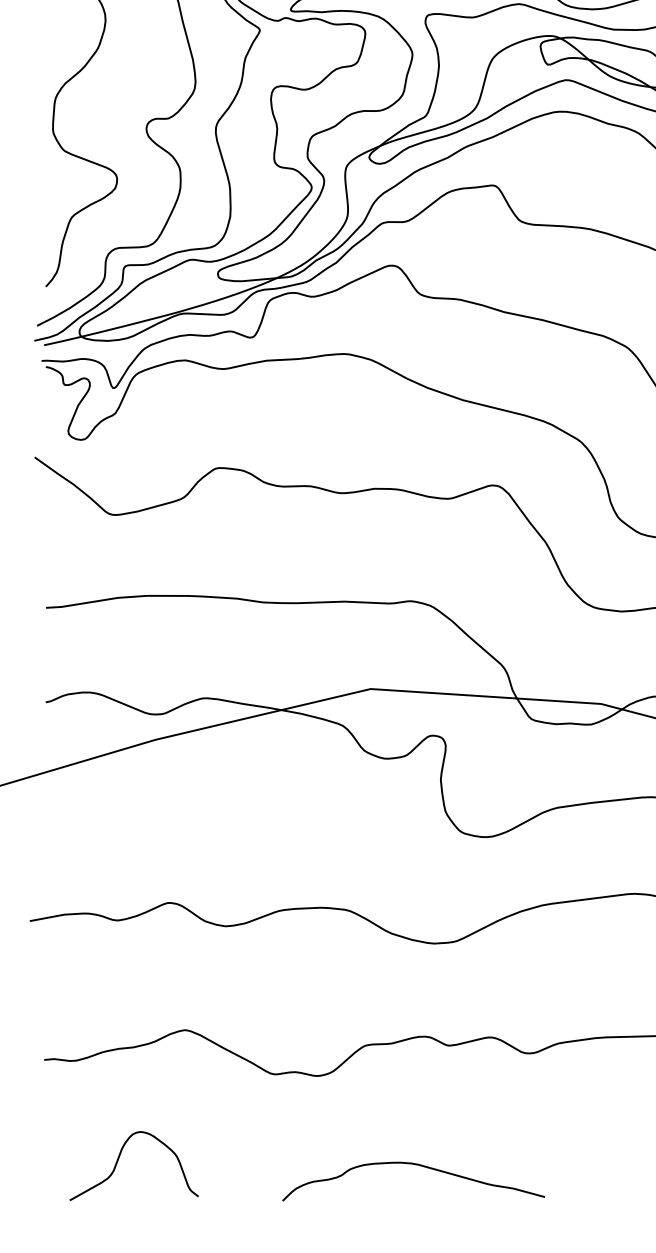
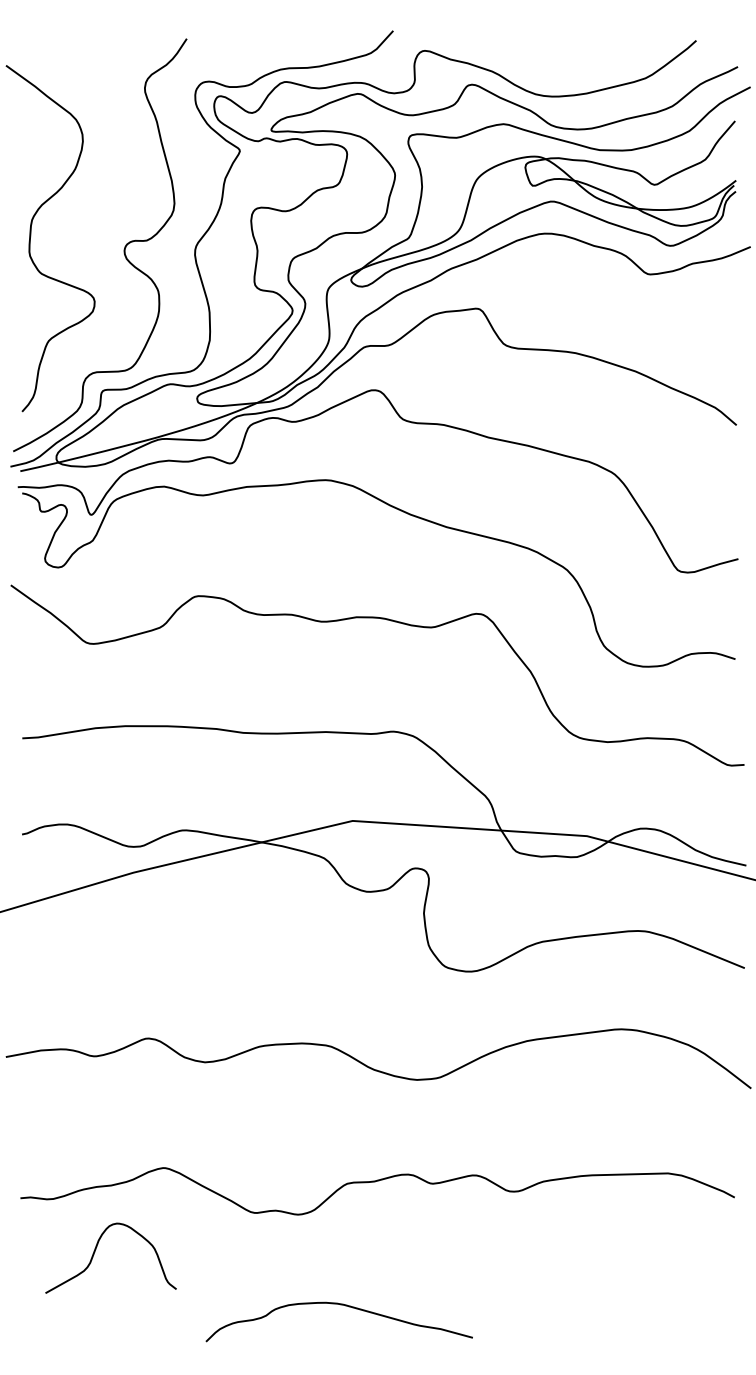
curve: (118, 1160) -> (95, 1252), moved
curve: (414, 1165) -> (340, 1305), moved

